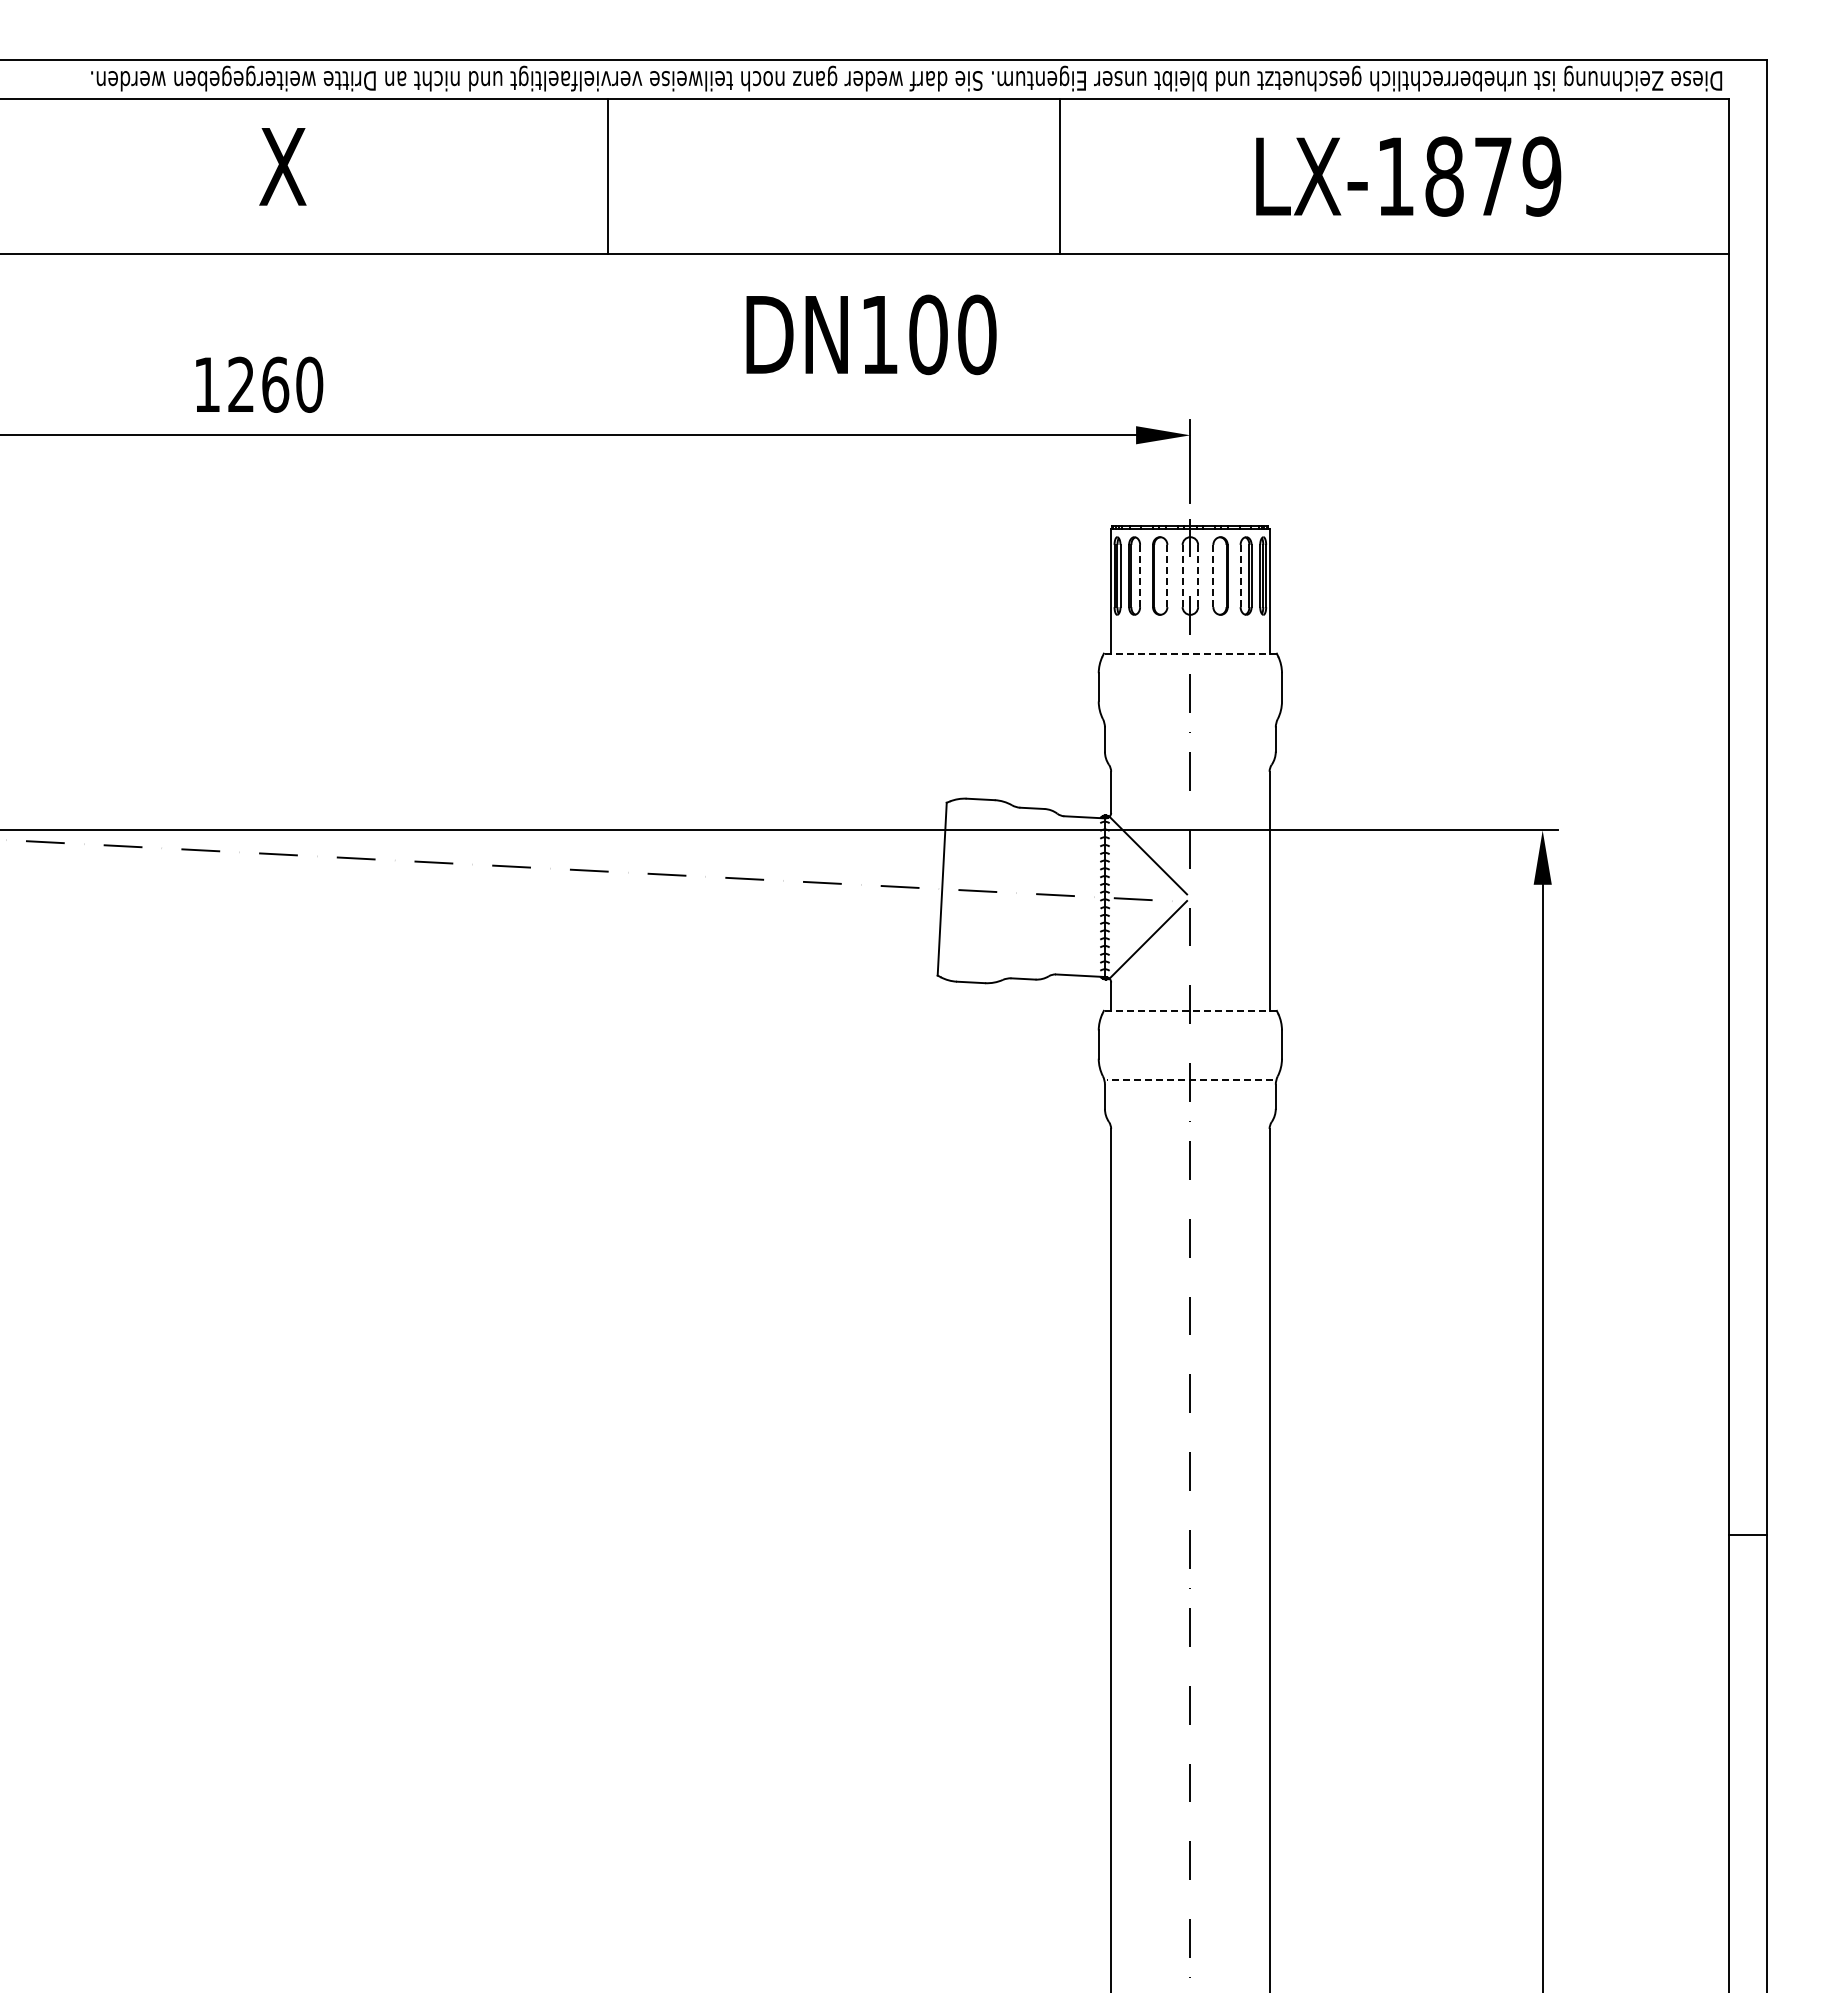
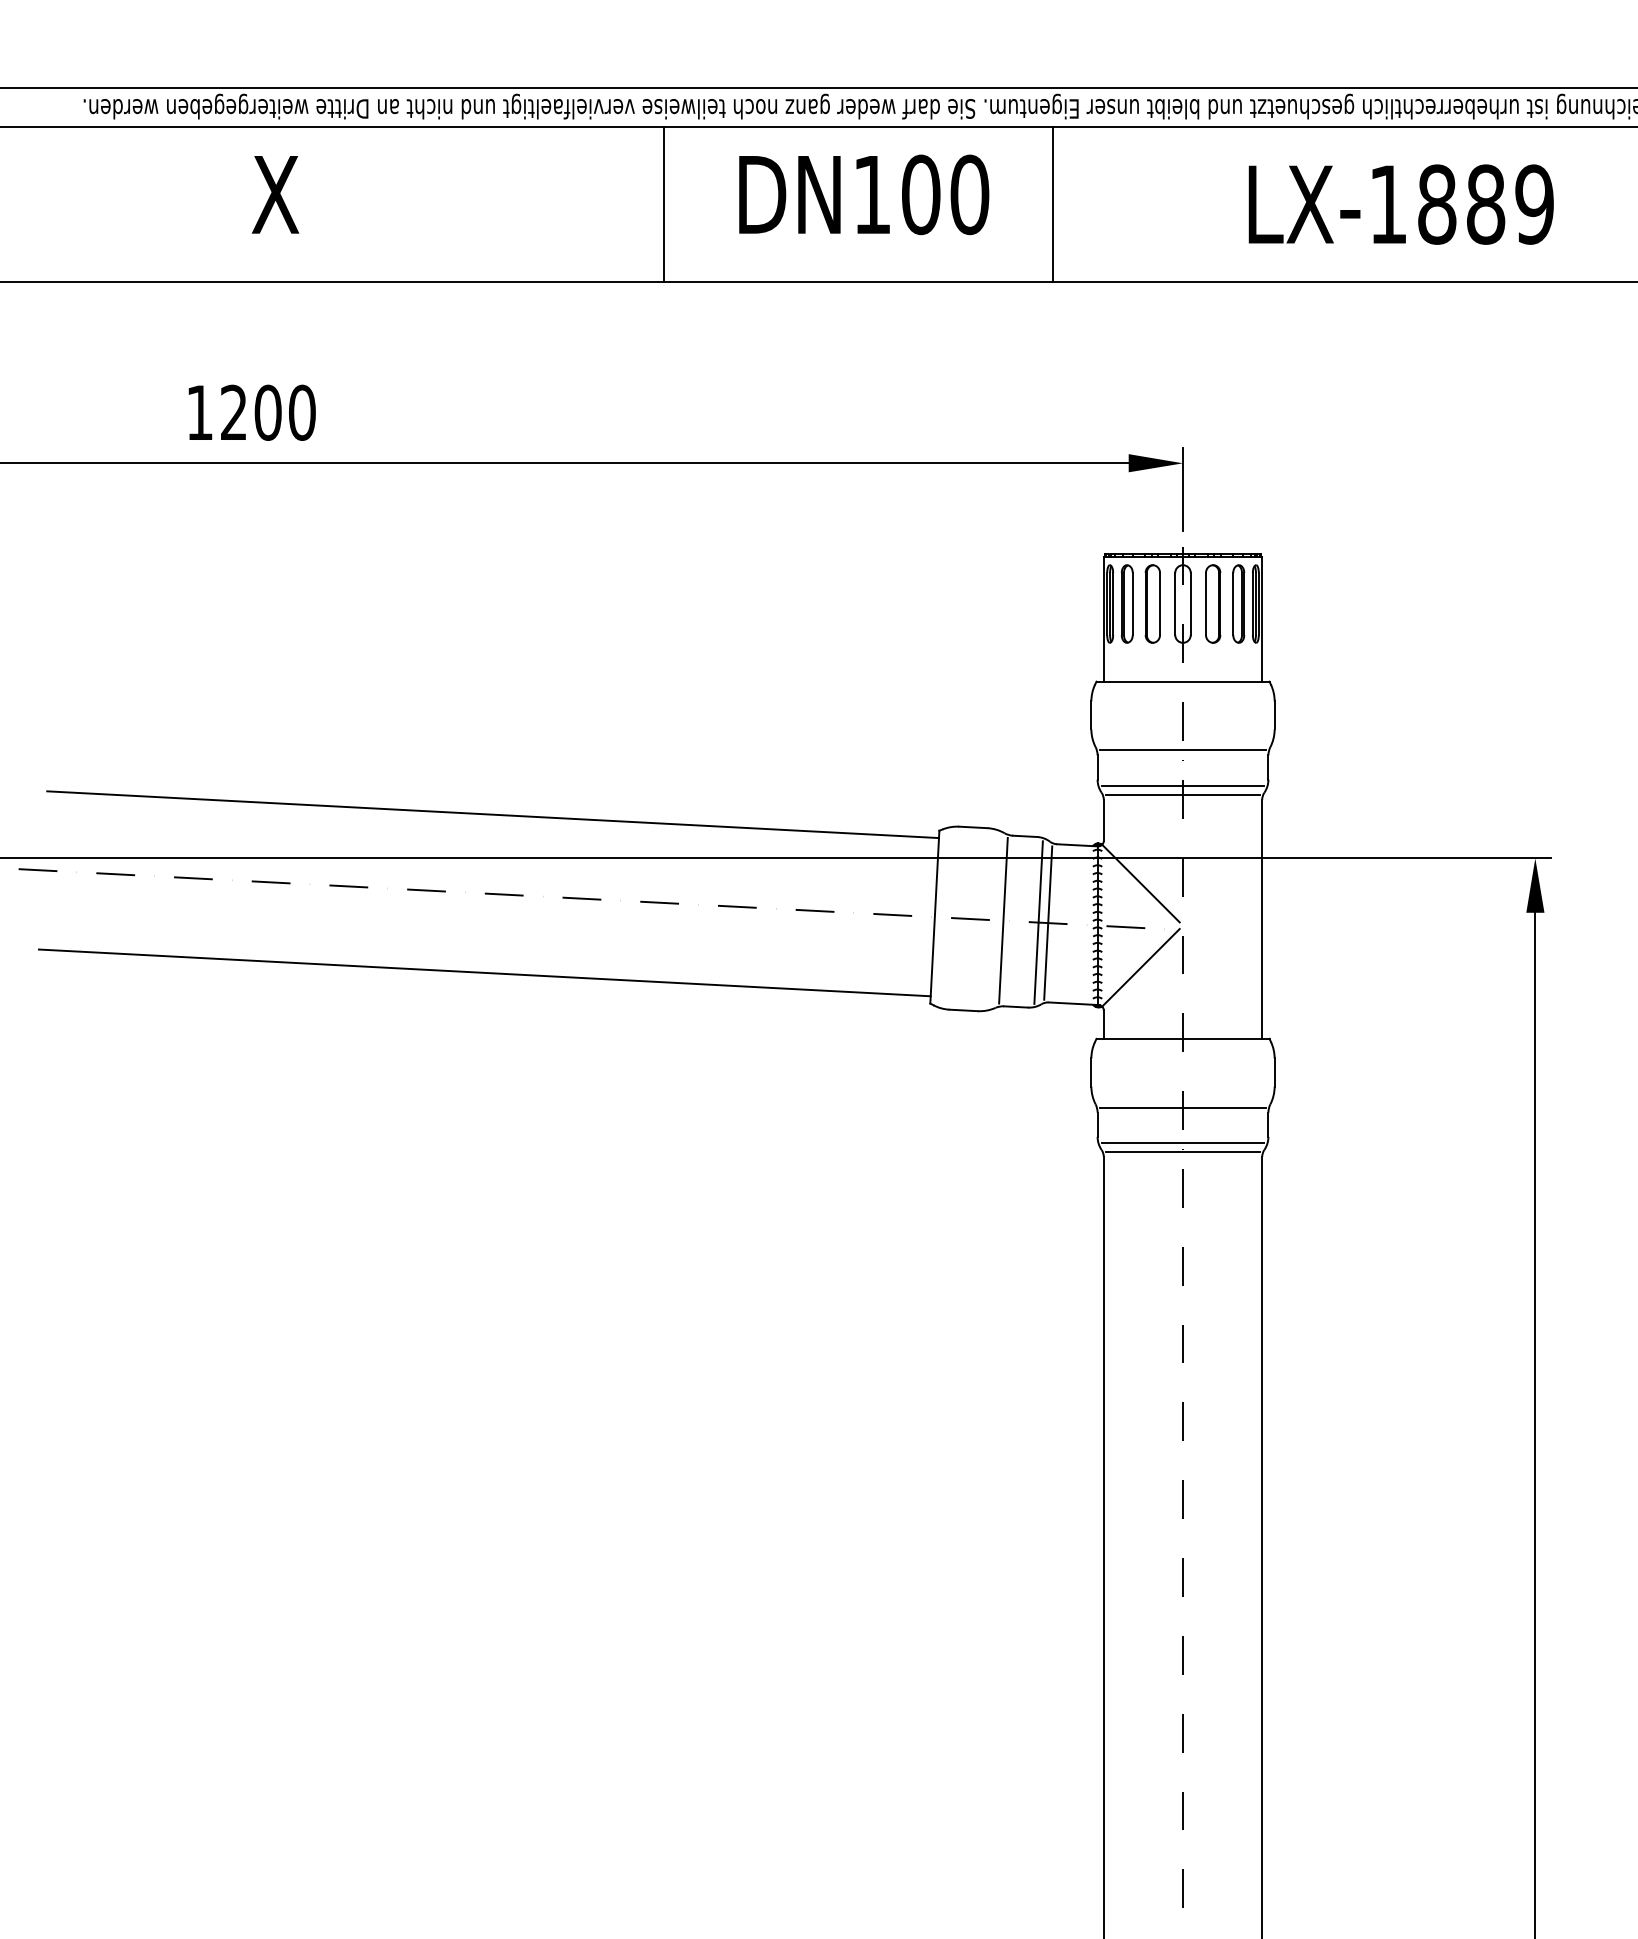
line: (607, 175) -> (664, 203), moved
text: (1493, 176) -> (1486, 204), LX-1879 -> LX-1889
text: (871, 334) -> (864, 194), moved
text: (275, 384) -> (268, 412), 1260 -> 1200
line: (1140, 575) -> (1133, 603), dashed -> solid
line: (1167, 575) -> (1160, 603), dashed -> solid
line: (1182, 575) -> (1175, 603), dashed -> solid
line: (1198, 575) -> (1191, 603), dashed -> solid
line: (1213, 575) -> (1206, 603), dashed -> solid
line: (1240, 575) -> (1233, 603), dashed -> solid
line: (1190, 653) -> (1183, 681), dashed -> solid
line: (1190, 722) -> (1183, 750), added
line: (1189, 757) -> (1182, 785), added
line: (1190, 767) -> (1183, 795), added
line: (500, 786) -> (493, 814), added
line: (1010, 892) -> (1003, 920), added
line: (1045, 894) -> (1038, 922), added
line: (1055, 894) -> (1048, 922), added
line: (492, 944) -> (485, 972), added
line: (1190, 1010) -> (1183, 1038), dashed -> solid
line: (1190, 1079) -> (1183, 1107), dashed -> solid
line: (1189, 1114) -> (1182, 1142), added
line: (1190, 1124) -> (1183, 1152), added

